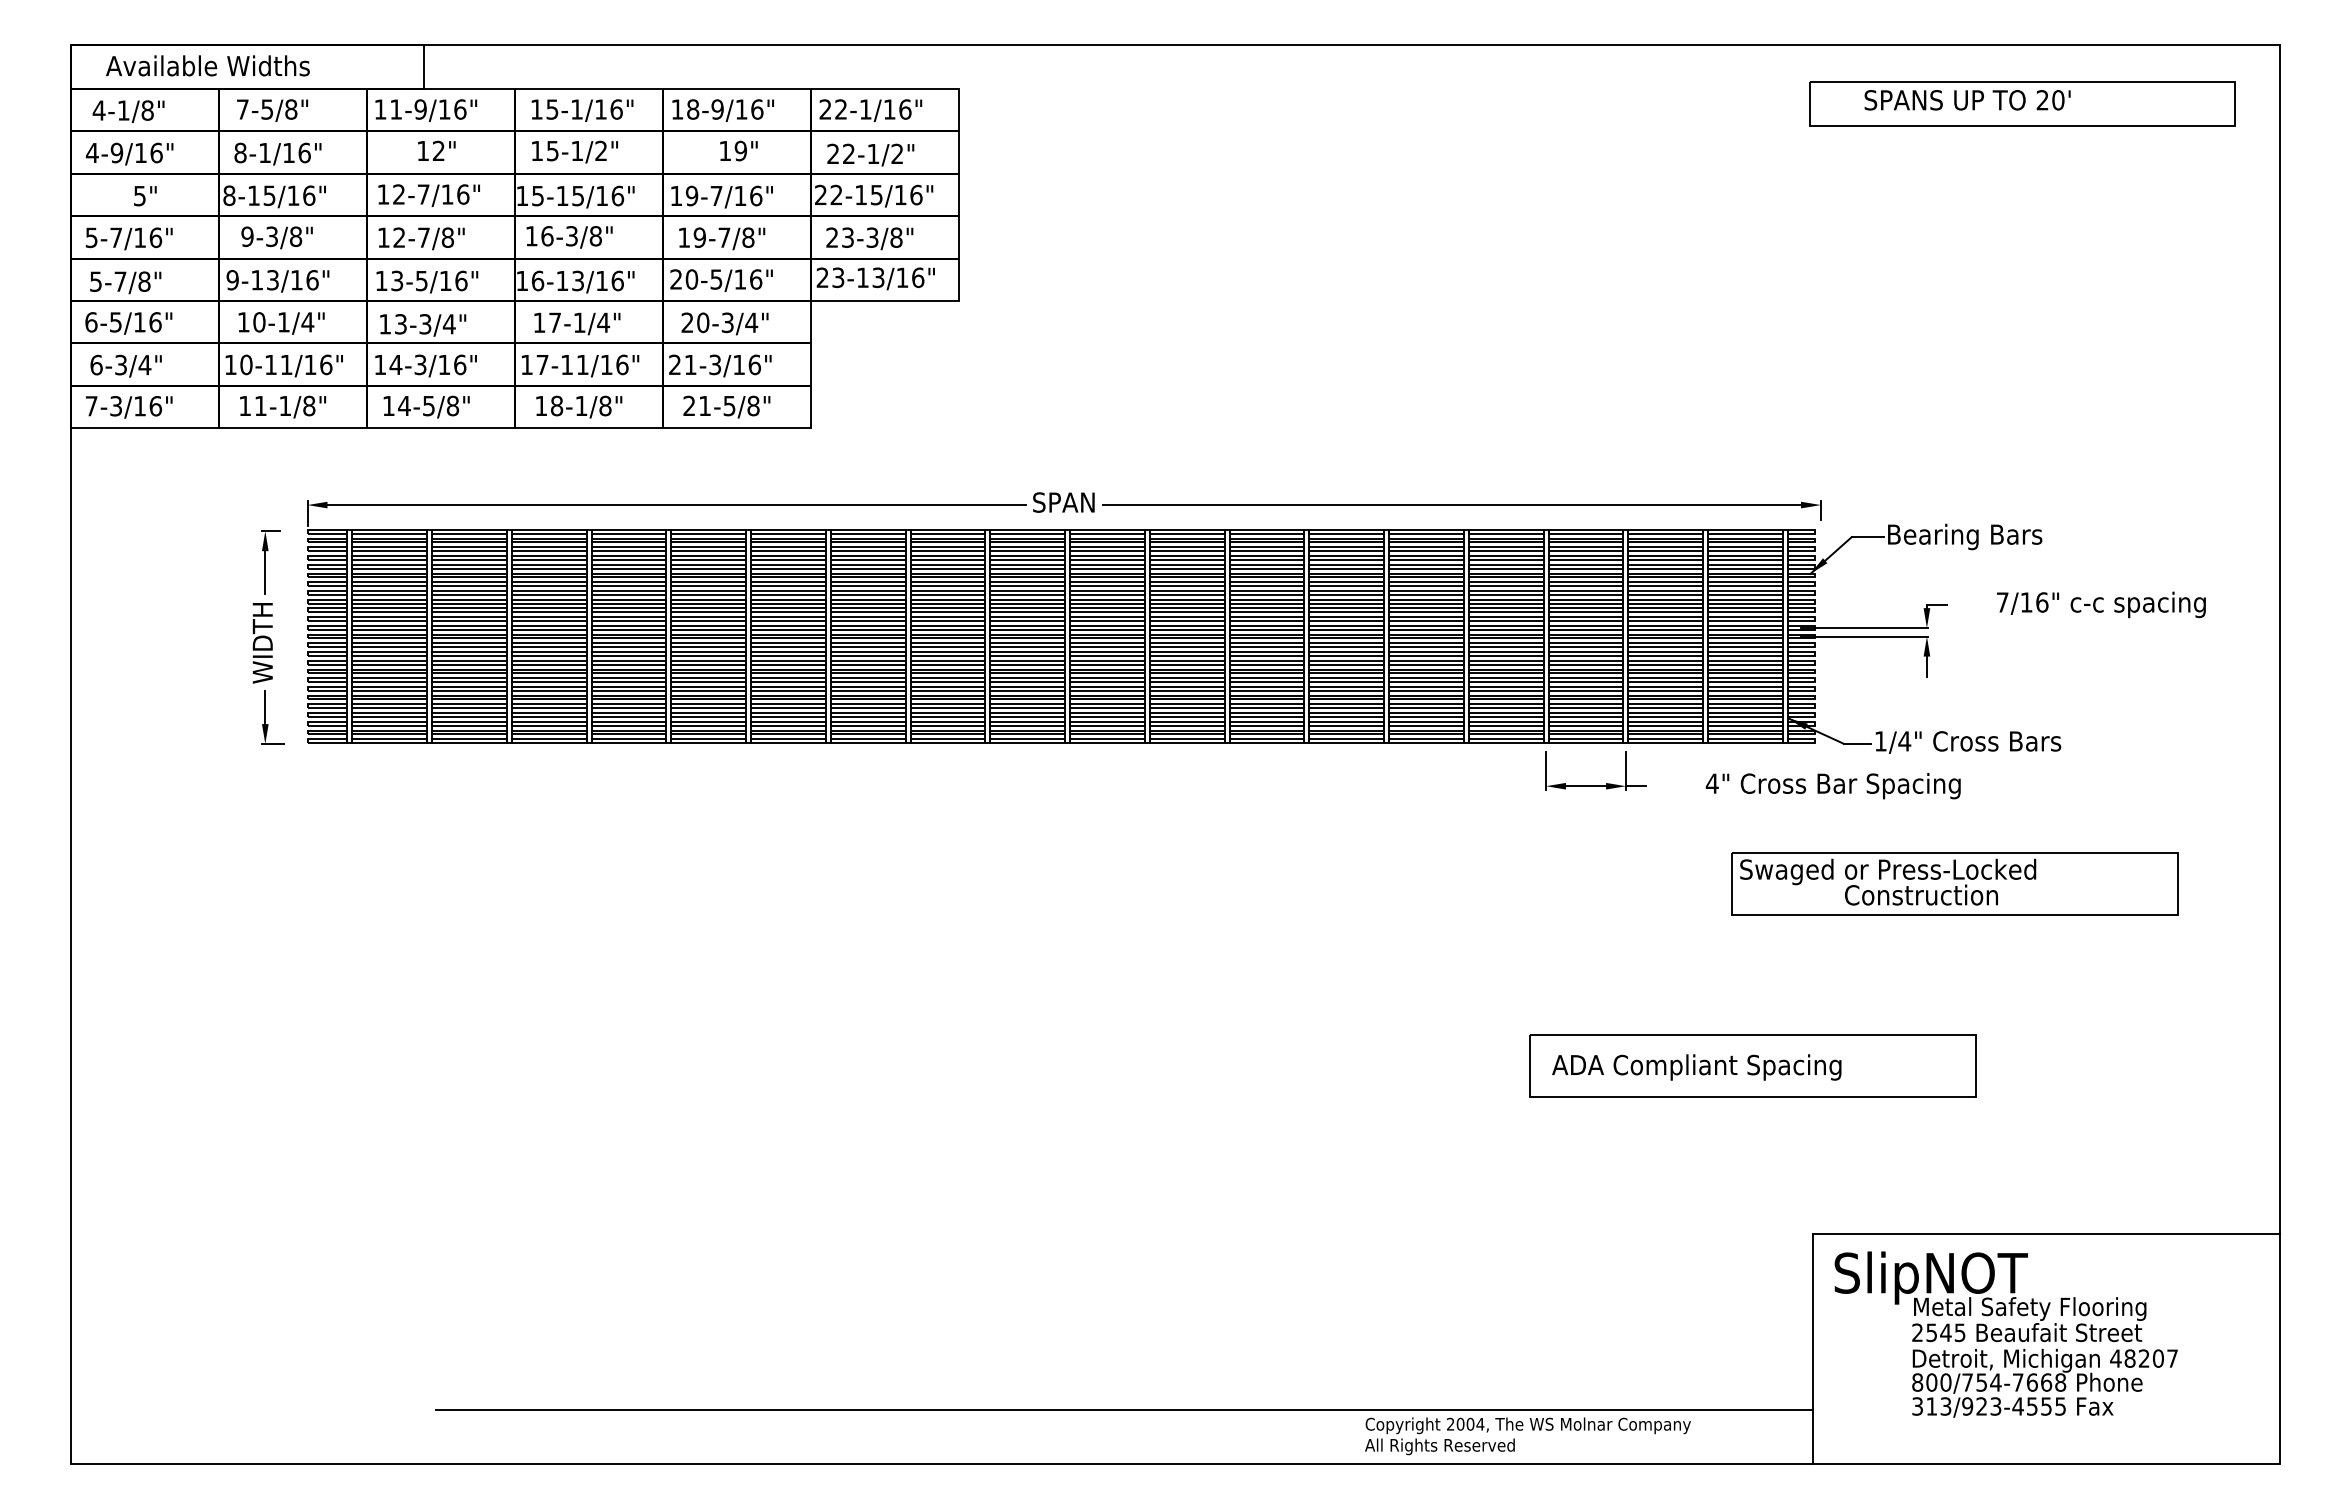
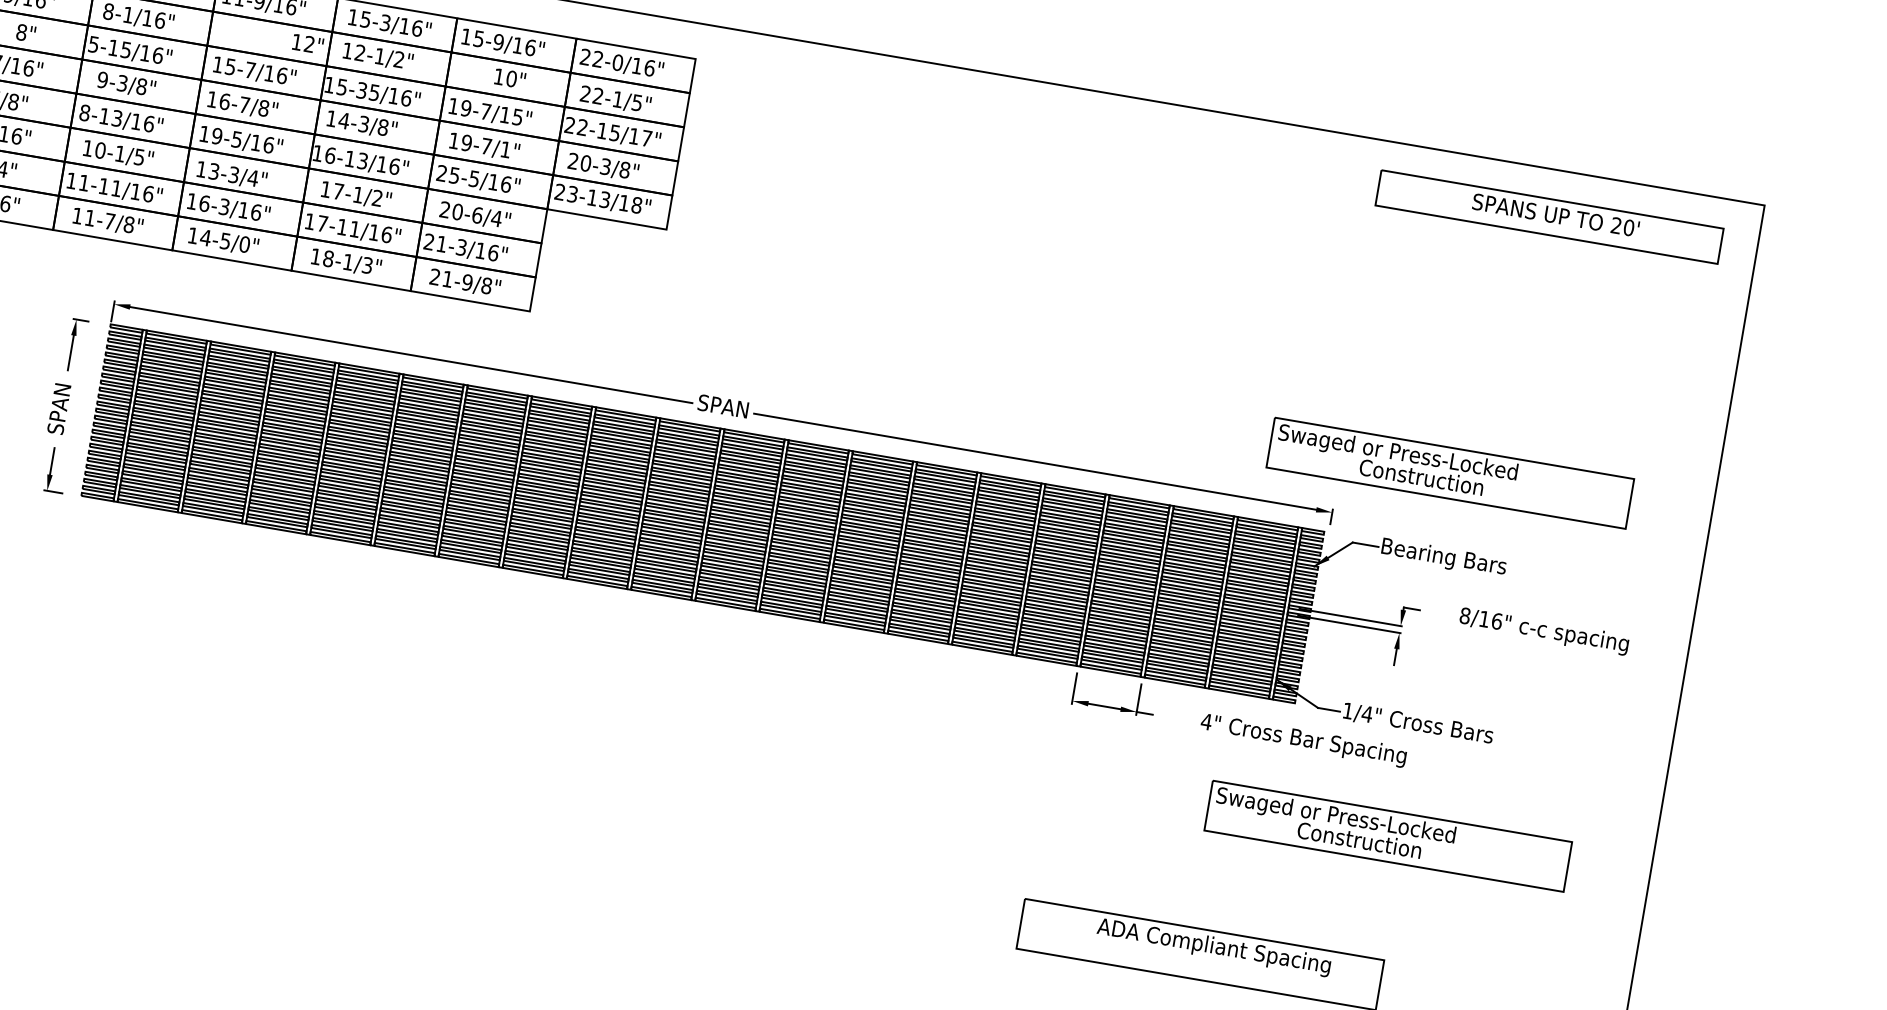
text: (1967, 100) -> (1555, 215), moved
text: (576, 109) -> (385, 22), 15-1/16" -> 15-3/16"
text: (693, 109) -> (479, 38), 18-9/16" -> 15-9/16"
text: (865, 109) -> (617, 62), 22-1/16" -> 22-0/16"
text: (436, 150) -> (307, 43), moved
text: (552, 150) -> (360, 52), 15-1/2" -> 12-1/2"
text: (740, 151) -> (511, 79), 19" -> 10"
text: (897, 153) -> (637, 102), 22-1/2" -> 22-1/5"
text: (398, 194) -> (230, 66), 12-7/16" -> 15-7/16"
text: (916, 194) -> (647, 138), 22-15/16" -> 22-15/17"
text: (139, 195) -> (21, 31), 5" -> 8"
text: (229, 195) -> (93, 44), 8-15/16" -> 5-15/16"
text: (562, 195) -> (361, 90), 15-15/16" -> 15-35/16"
text: (756, 195) -> (518, 116), 19-7/16" -> 19-7/15"
text: (546, 236) -> (343, 120), 16-3/8" -> 14-3/8"
text: (399, 237) -> (224, 101), 12-7/8" -> 16-7/8"
text: (748, 237) -> (505, 149), 19-7/8" -> 19-7/1"
text: (847, 237) -> (585, 163), 23-3/8" -> 20-3/8"
text: (918, 277) -> (637, 205), 23-13/16" -> 23-13/18"
text: (691, 279) -> (454, 175), 20-5/16" -> 25-5/16"
text: (232, 280) -> (84, 113), 9-13/16" -> 8-13/16"
text: (397, 280) -> (217, 135), 13-5/16" -> 19-5/16"
text: (307, 322) -> (139, 157), 10-1/4" -> 10-1/5"
text: (603, 322) -> (377, 198), 17-1/4" -> 17-1/2"
text: (727, 322) -> (477, 215), 20-3/4" -> 20-6/4"
text: (246, 364) -> (84, 182), 10-11/16" -> 11-11/16"
text: (395, 364) -> (204, 203), 14-3/16" -> 16-3/16"
text: (285, 405) -> (110, 221), 11-1/8" -> 11-7/8"
text: (452, 405) -> (244, 244), 14-5/8" -> 14-5/0"
text: (605, 405) -> (367, 265), 18-1/8" -> 18-1/3"
text: (729, 405) -> (467, 282), 21-5/8" -> 21-9/8"
part: (1954, 432) -> (1449, 472), added
text: (2002, 602) -> (1465, 615), 7/16" -> 8/16"
text: (262, 643) -> (58, 409), WIDTH -> SPAN
text: (1696, 1067) -> (1213, 947), moved

